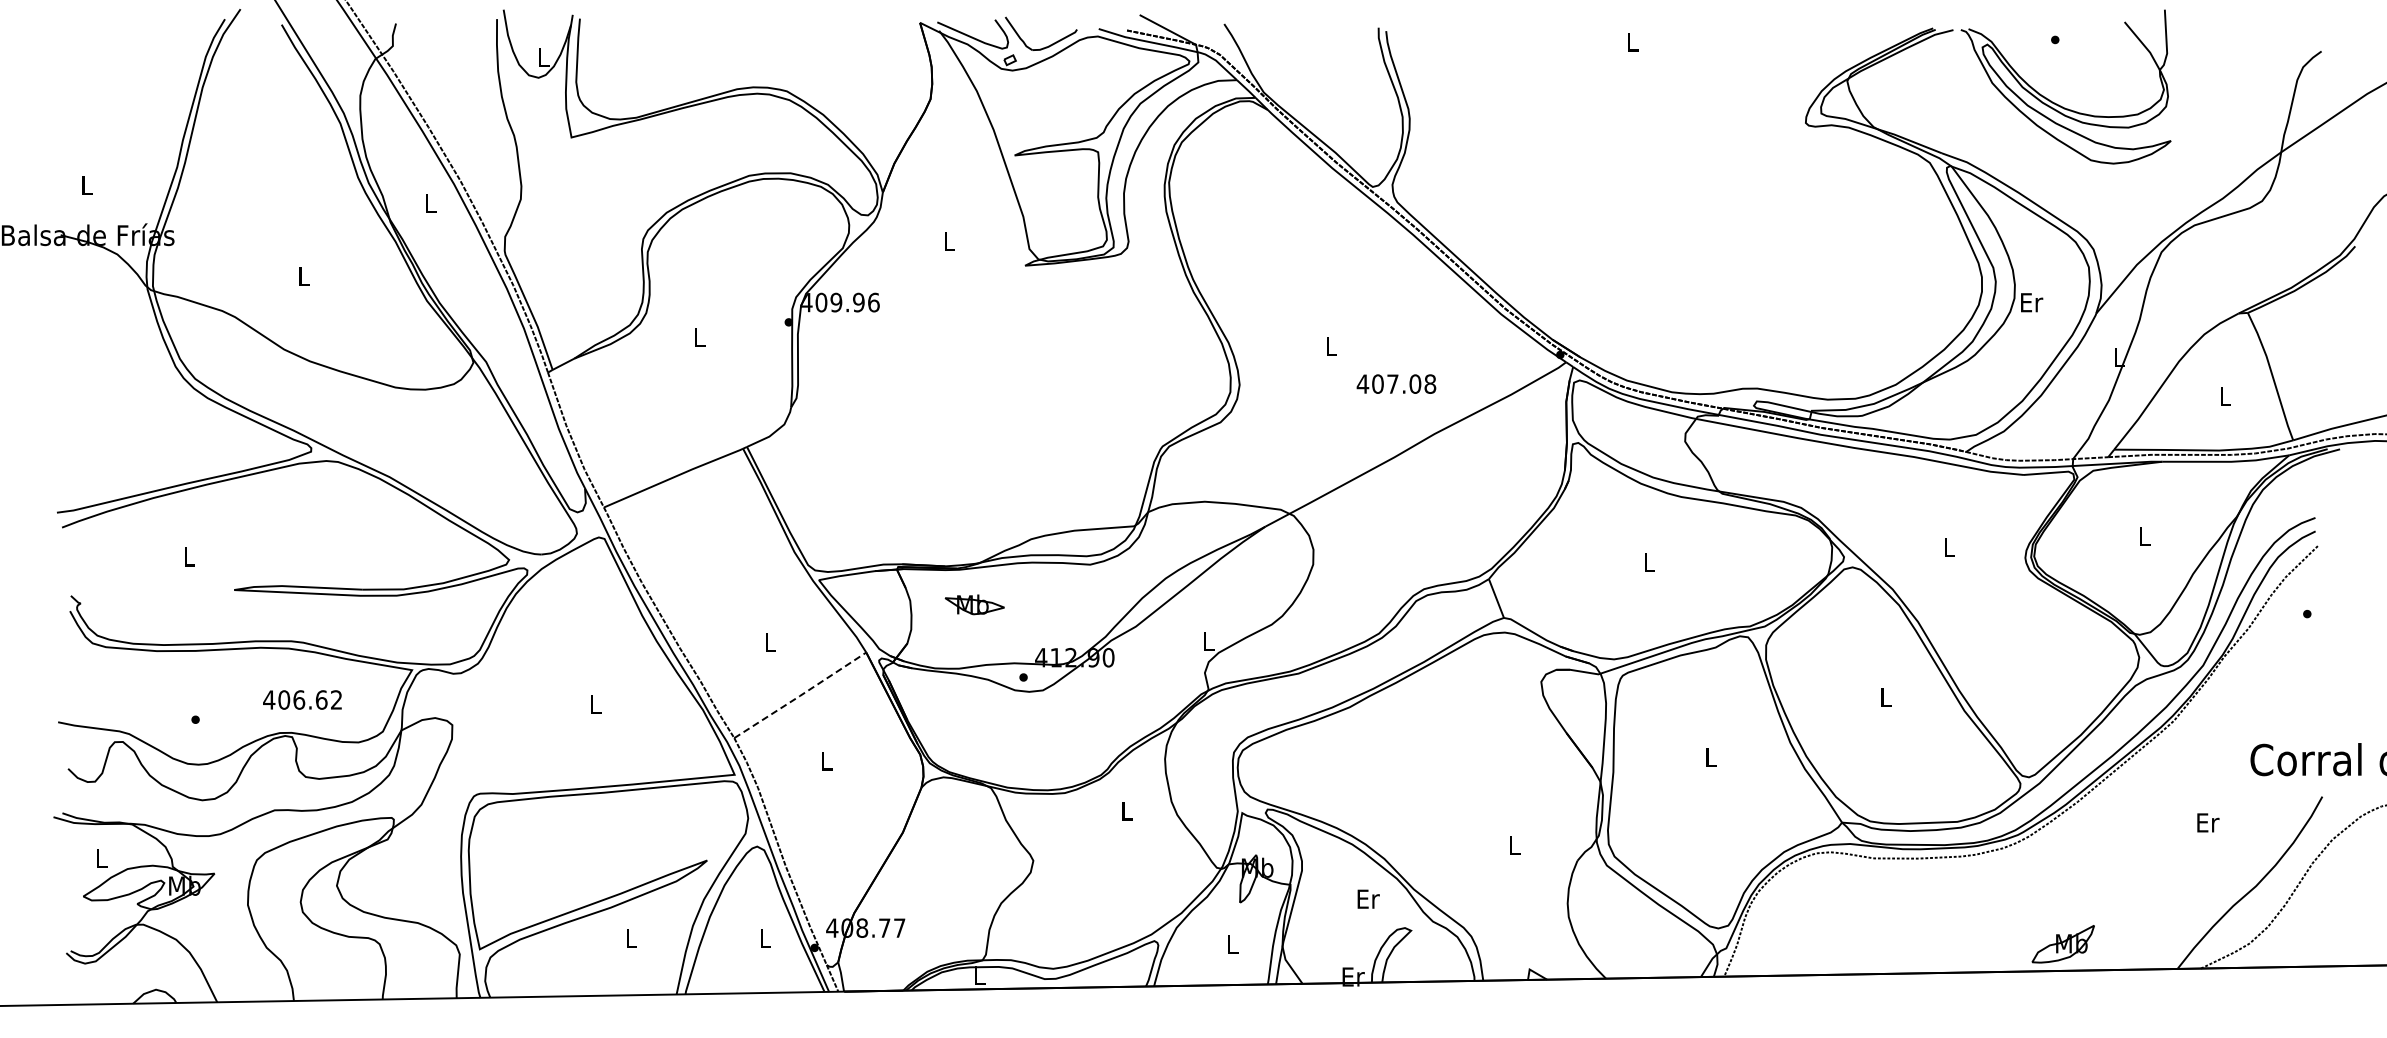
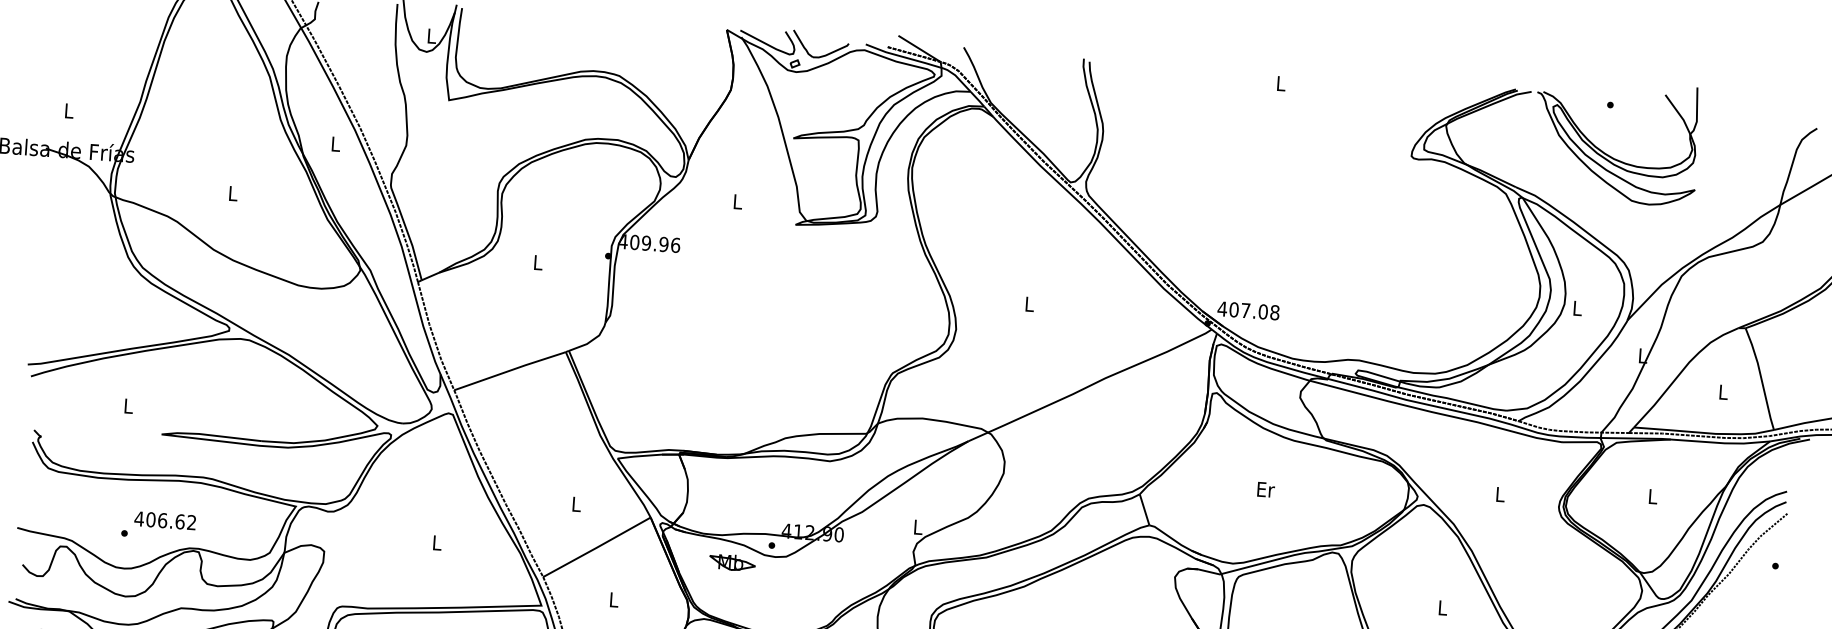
text: (2032, 302) -> (1578, 308), Er -> L
text: (1396, 383) -> (1248, 310), moved
text: (1649, 561) -> (1265, 489), L -> Er
part: (974, 604) -> (732, 562), moved
line: (800, 695) -> (597, 547), dashed -> solid
text: (302, 699) -> (165, 520), moved

